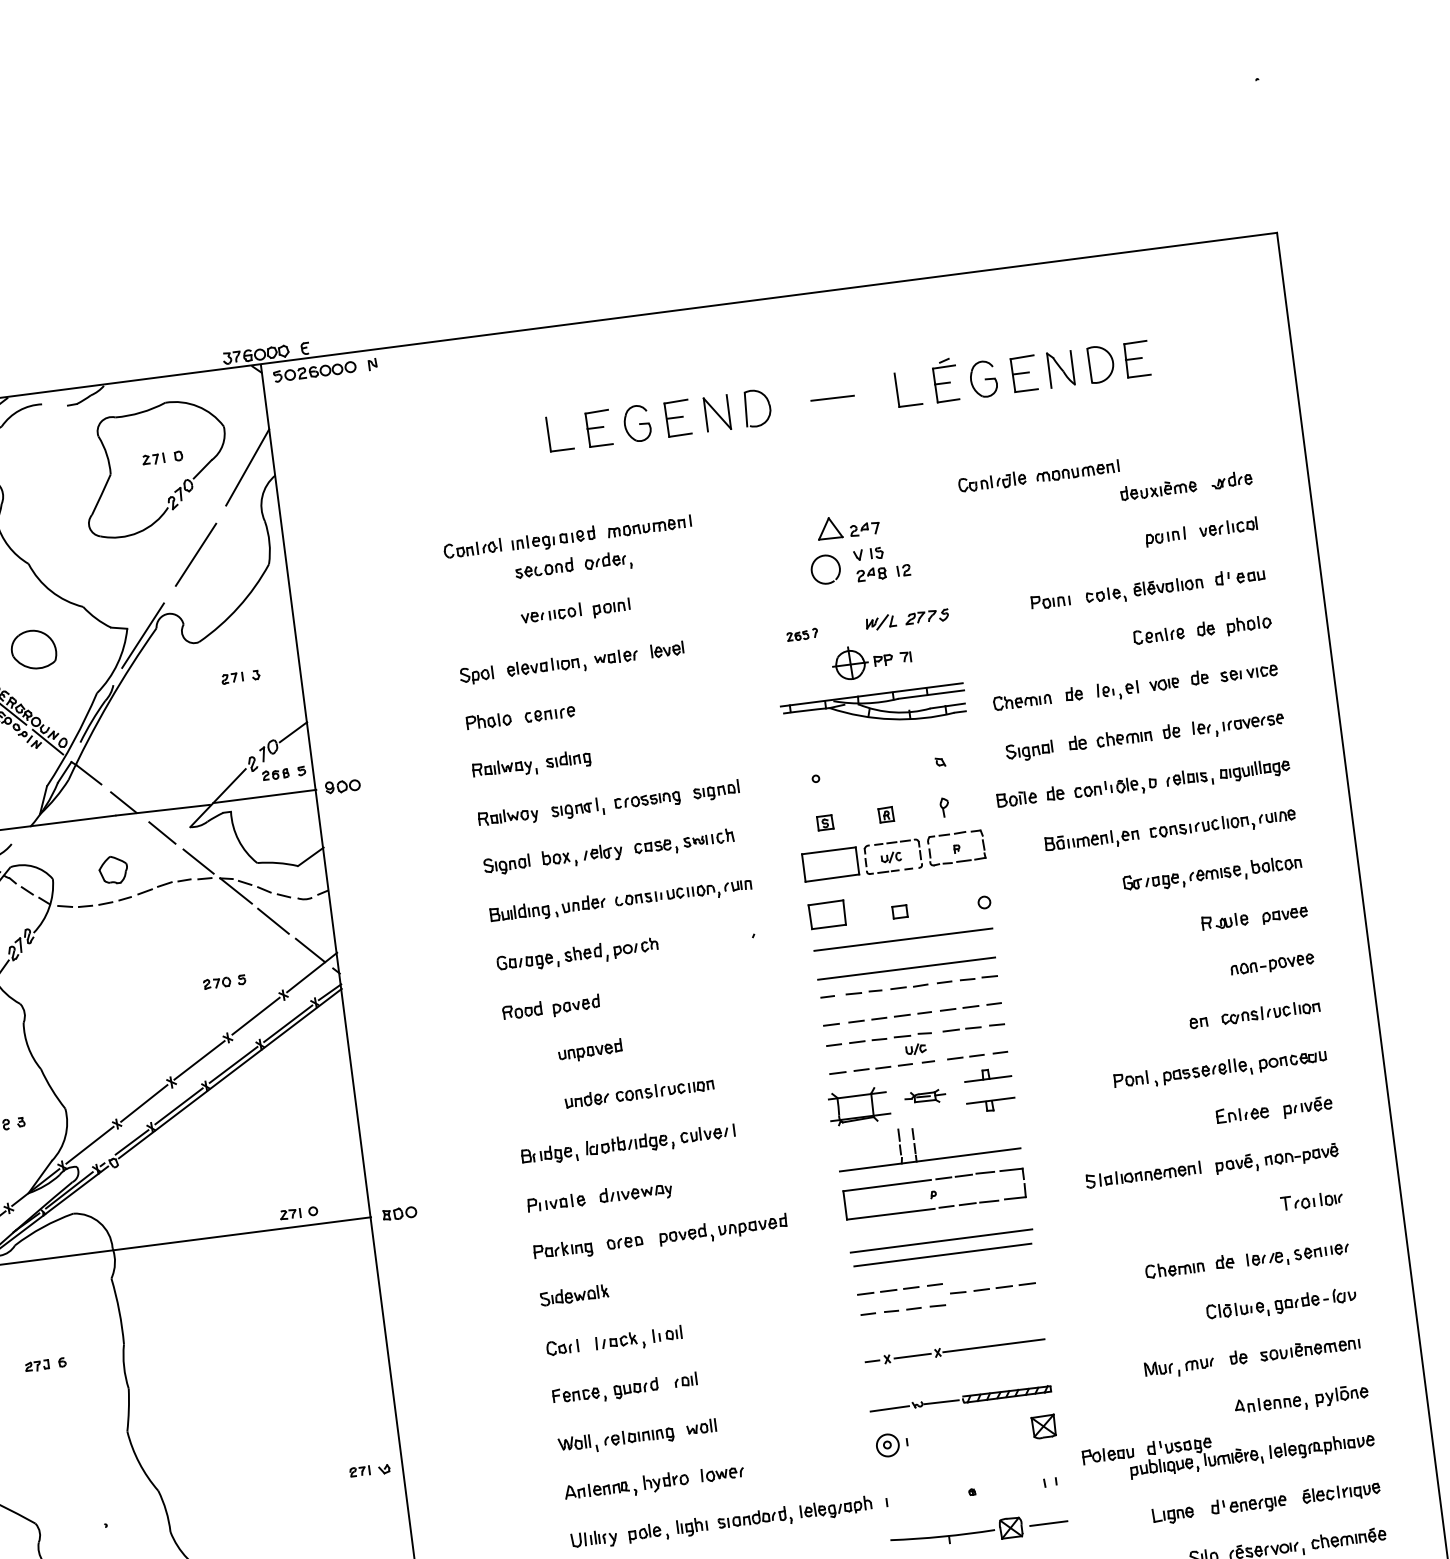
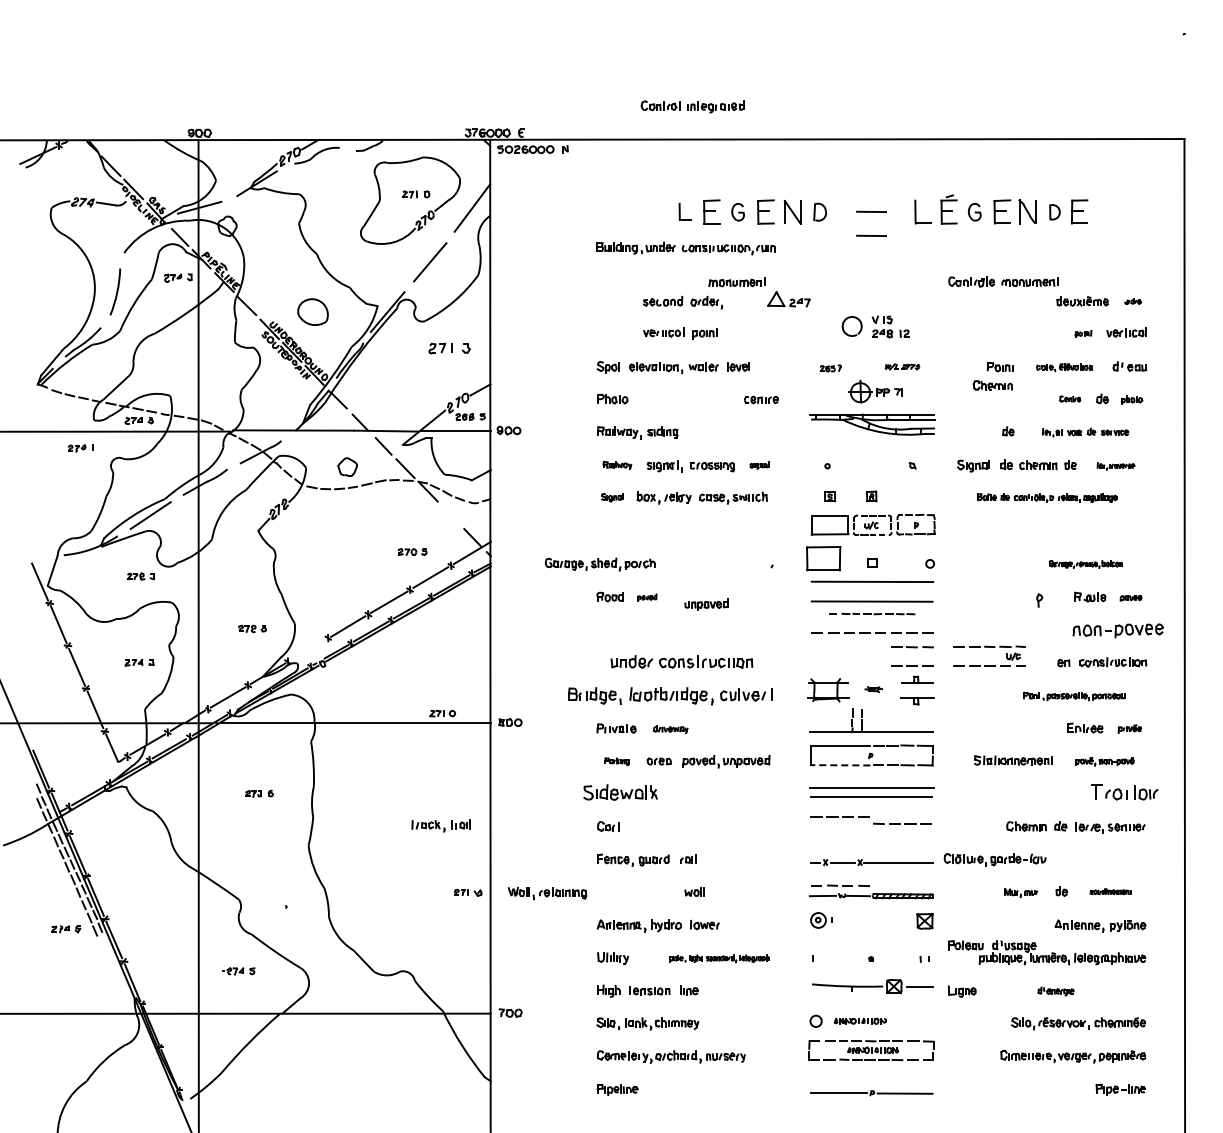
part: (1100, 364) -> (1054, 212), size x0.6
part: (983, 379) -> (974, 212), size x0.7
part: (756, 408) -> (819, 212), size x0.7
part: (636, 424) -> (737, 212), size x0.7
part: (558, 432) -> (684, 211), size x0.7
line: (836, 432) -> (871, 235), added
part: (1231, 480) -> (1132, 301), size x0.6
part: (847, 526) -> (788, 299), moved
part: (1165, 536) -> (1083, 333), size x0.6
part: (519, 543) -> (692, 106), moved
part: (1144, 589) -> (1064, 367), size x0.7
part: (906, 618) -> (902, 366), size x0.6
part: (1248, 624) -> (1131, 399), size x0.7
part: (1157, 634) -> (1069, 398), size x0.6
part: (240, 677) -> (449, 348), size x1.6
part: (1187, 681) -> (1085, 432), size x0.7
part: (1021, 700) -> (992, 385), moved
part: (550, 713) -> (761, 399), moved
part: (1237, 725) -> (1115, 466), size x0.6
part: (1143, 783) -> (1047, 497), size x0.7
part: (716, 790) -> (759, 465), size x0.6
part: (944, 807) -> (1039, 600), moved
part: (508, 817) -> (617, 465), size x0.7
part: (1170, 830) -> (1061, 531), removed
part: (506, 864) -> (612, 497), size x0.7
part: (1211, 874) -> (1085, 564), size x0.6
part: (620, 900) -> (685, 248), moved
part: (827, 914) -> (823, 558), size x1.4
part: (1284, 915) -> (1130, 598), size x0.7
line: (273, 921) -> (450, 515), removed
part: (578, 955) -> (600, 564), moved
part: (1272, 964) -> (1118, 630), size x1.6
part: (909, 985) -> (872, 613), size x0.7
part: (576, 1004) -> (647, 597), size x0.6
part: (879, 1040) -> (989, 647), moved
part: (590, 1050) -> (706, 604), moved
part: (1220, 1069) -> (1074, 696), size x0.7
part: (638, 1093) -> (681, 662), size x1.4
part: (925, 1097) -> (873, 689), size x0.6
part: (1307, 1106) -> (1129, 728), size x0.7
line: (88, 1144) -> (307, 649), removed
part: (627, 1145) -> (669, 696), size x1.4
part: (1276, 1159) -> (1104, 761), size x0.7
part: (635, 1193) -> (670, 729), size x0.7
part: (1311, 1200) -> (1124, 792), size x1.6
line: (891, 1214) -> (840, 765), solid -> dashed
part: (562, 1250) -> (616, 761), size x0.6
part: (574, 1295) -> (620, 792), size x1.6
part: (1280, 1304) -> (994, 859), moved
part: (903, 1309) -> (840, 885), moved
part: (637, 1339) -> (440, 825), moved
part: (1309, 1348) -> (1110, 891), size x0.6
part: (1179, 1367) -> (1021, 893), size x0.7
part: (616, 1440) -> (547, 893), moved
part: (1340, 1493) -> (1118, 991), removed
part: (1248, 1505) -> (1055, 991), size x0.7
part: (1173, 1514) -> (962, 991), moved
part: (750, 1519) -> (719, 958), size x0.6

